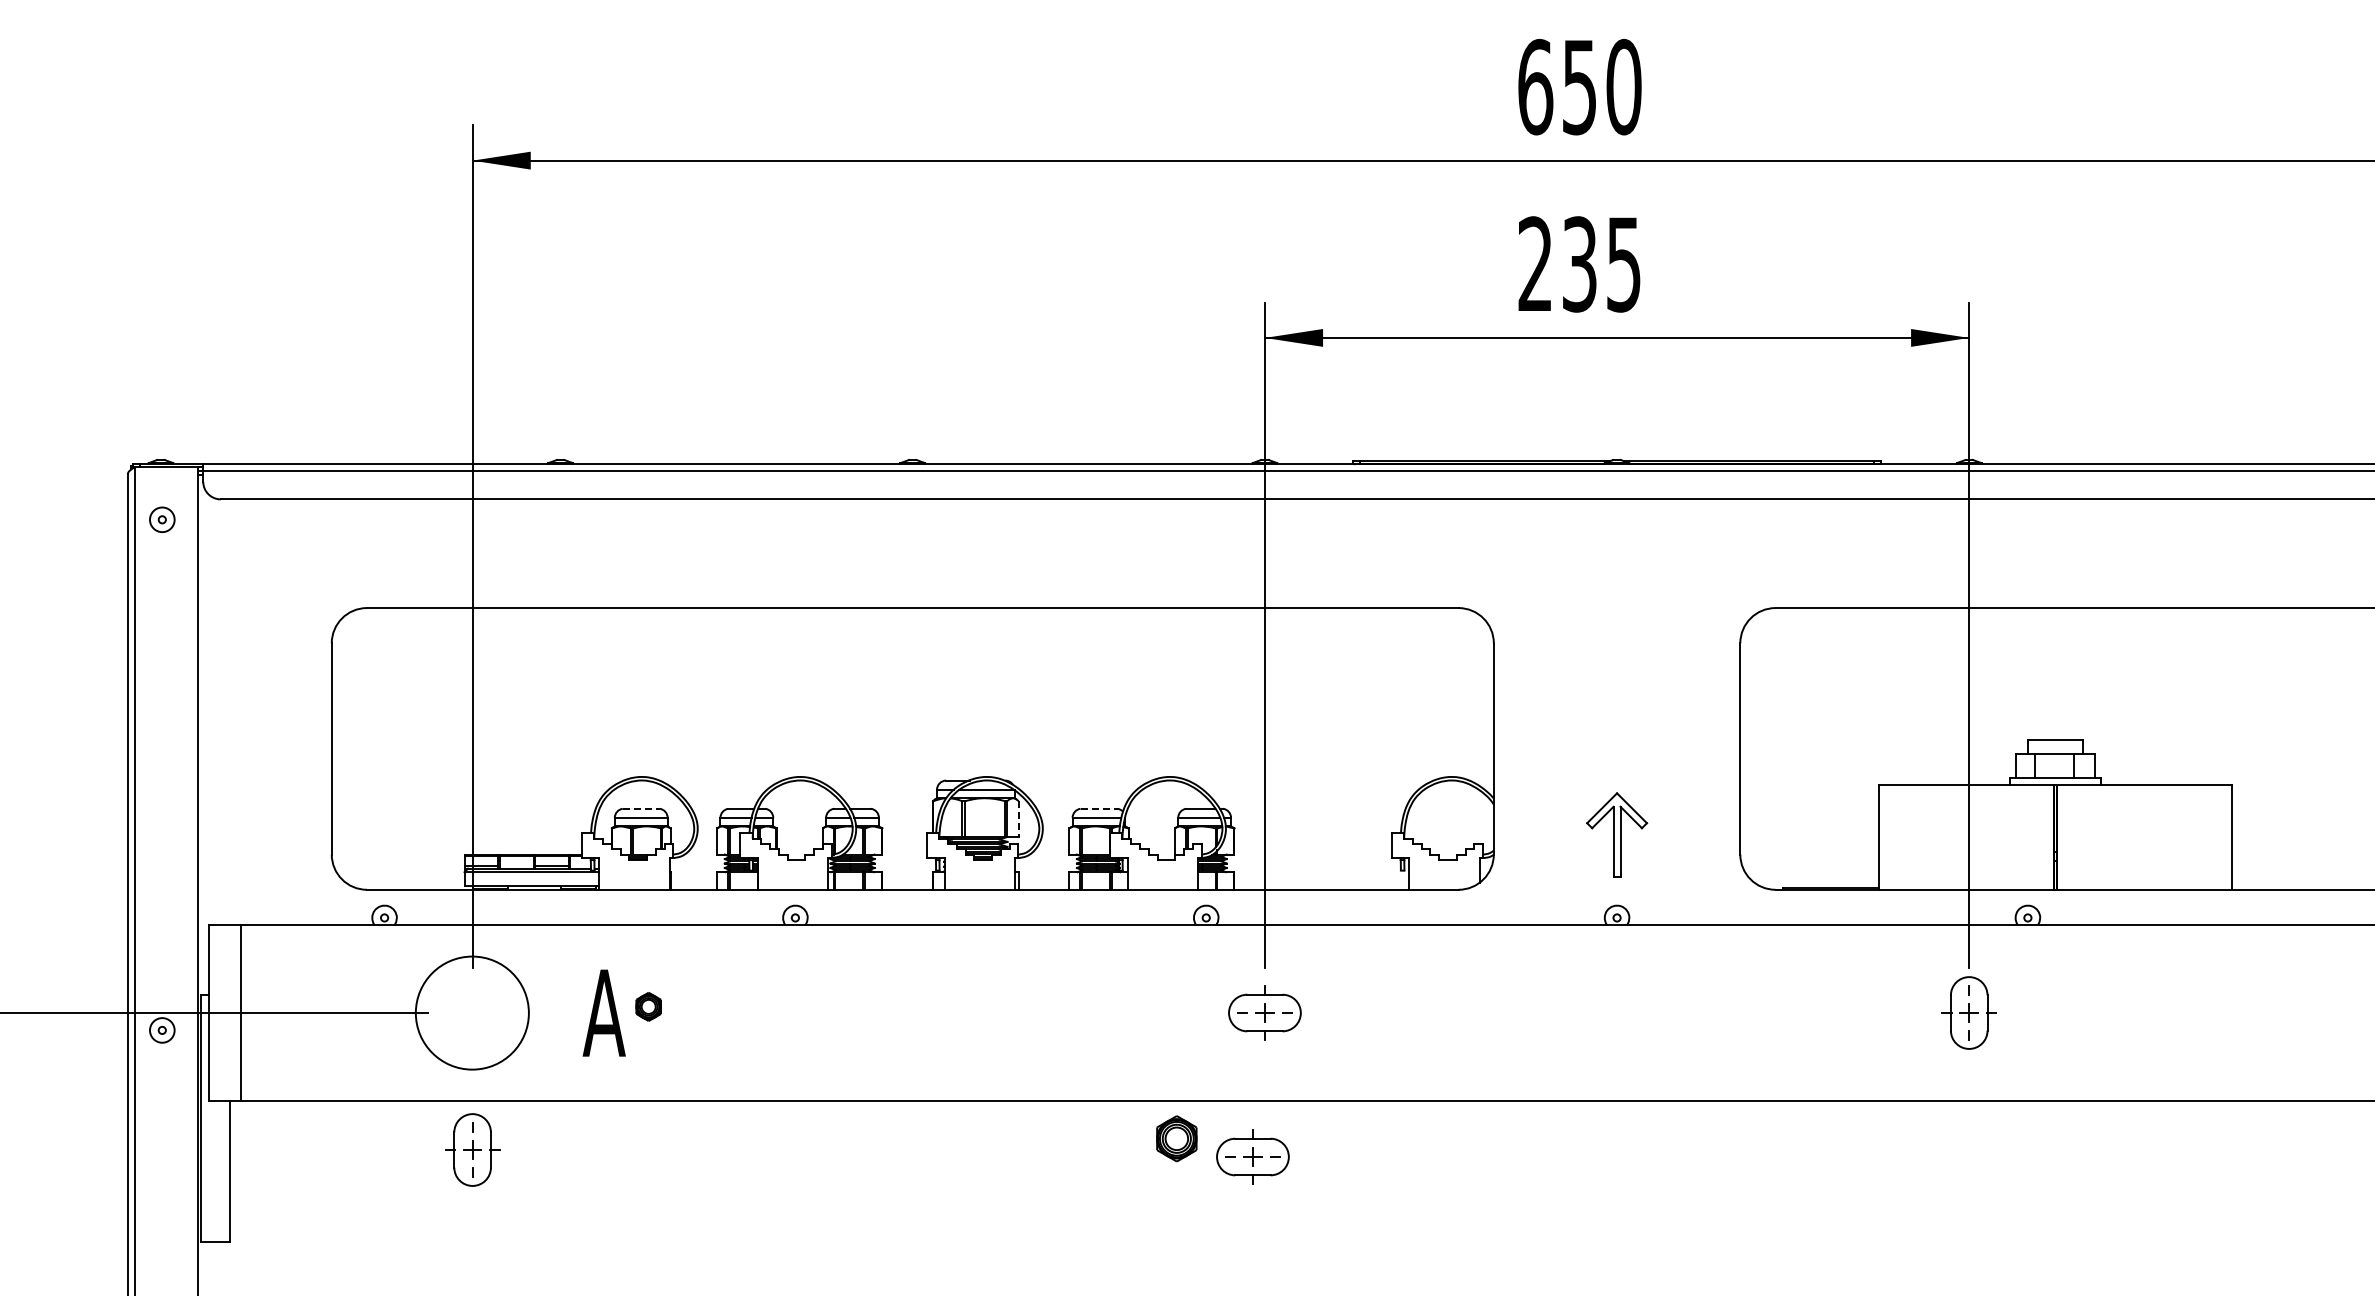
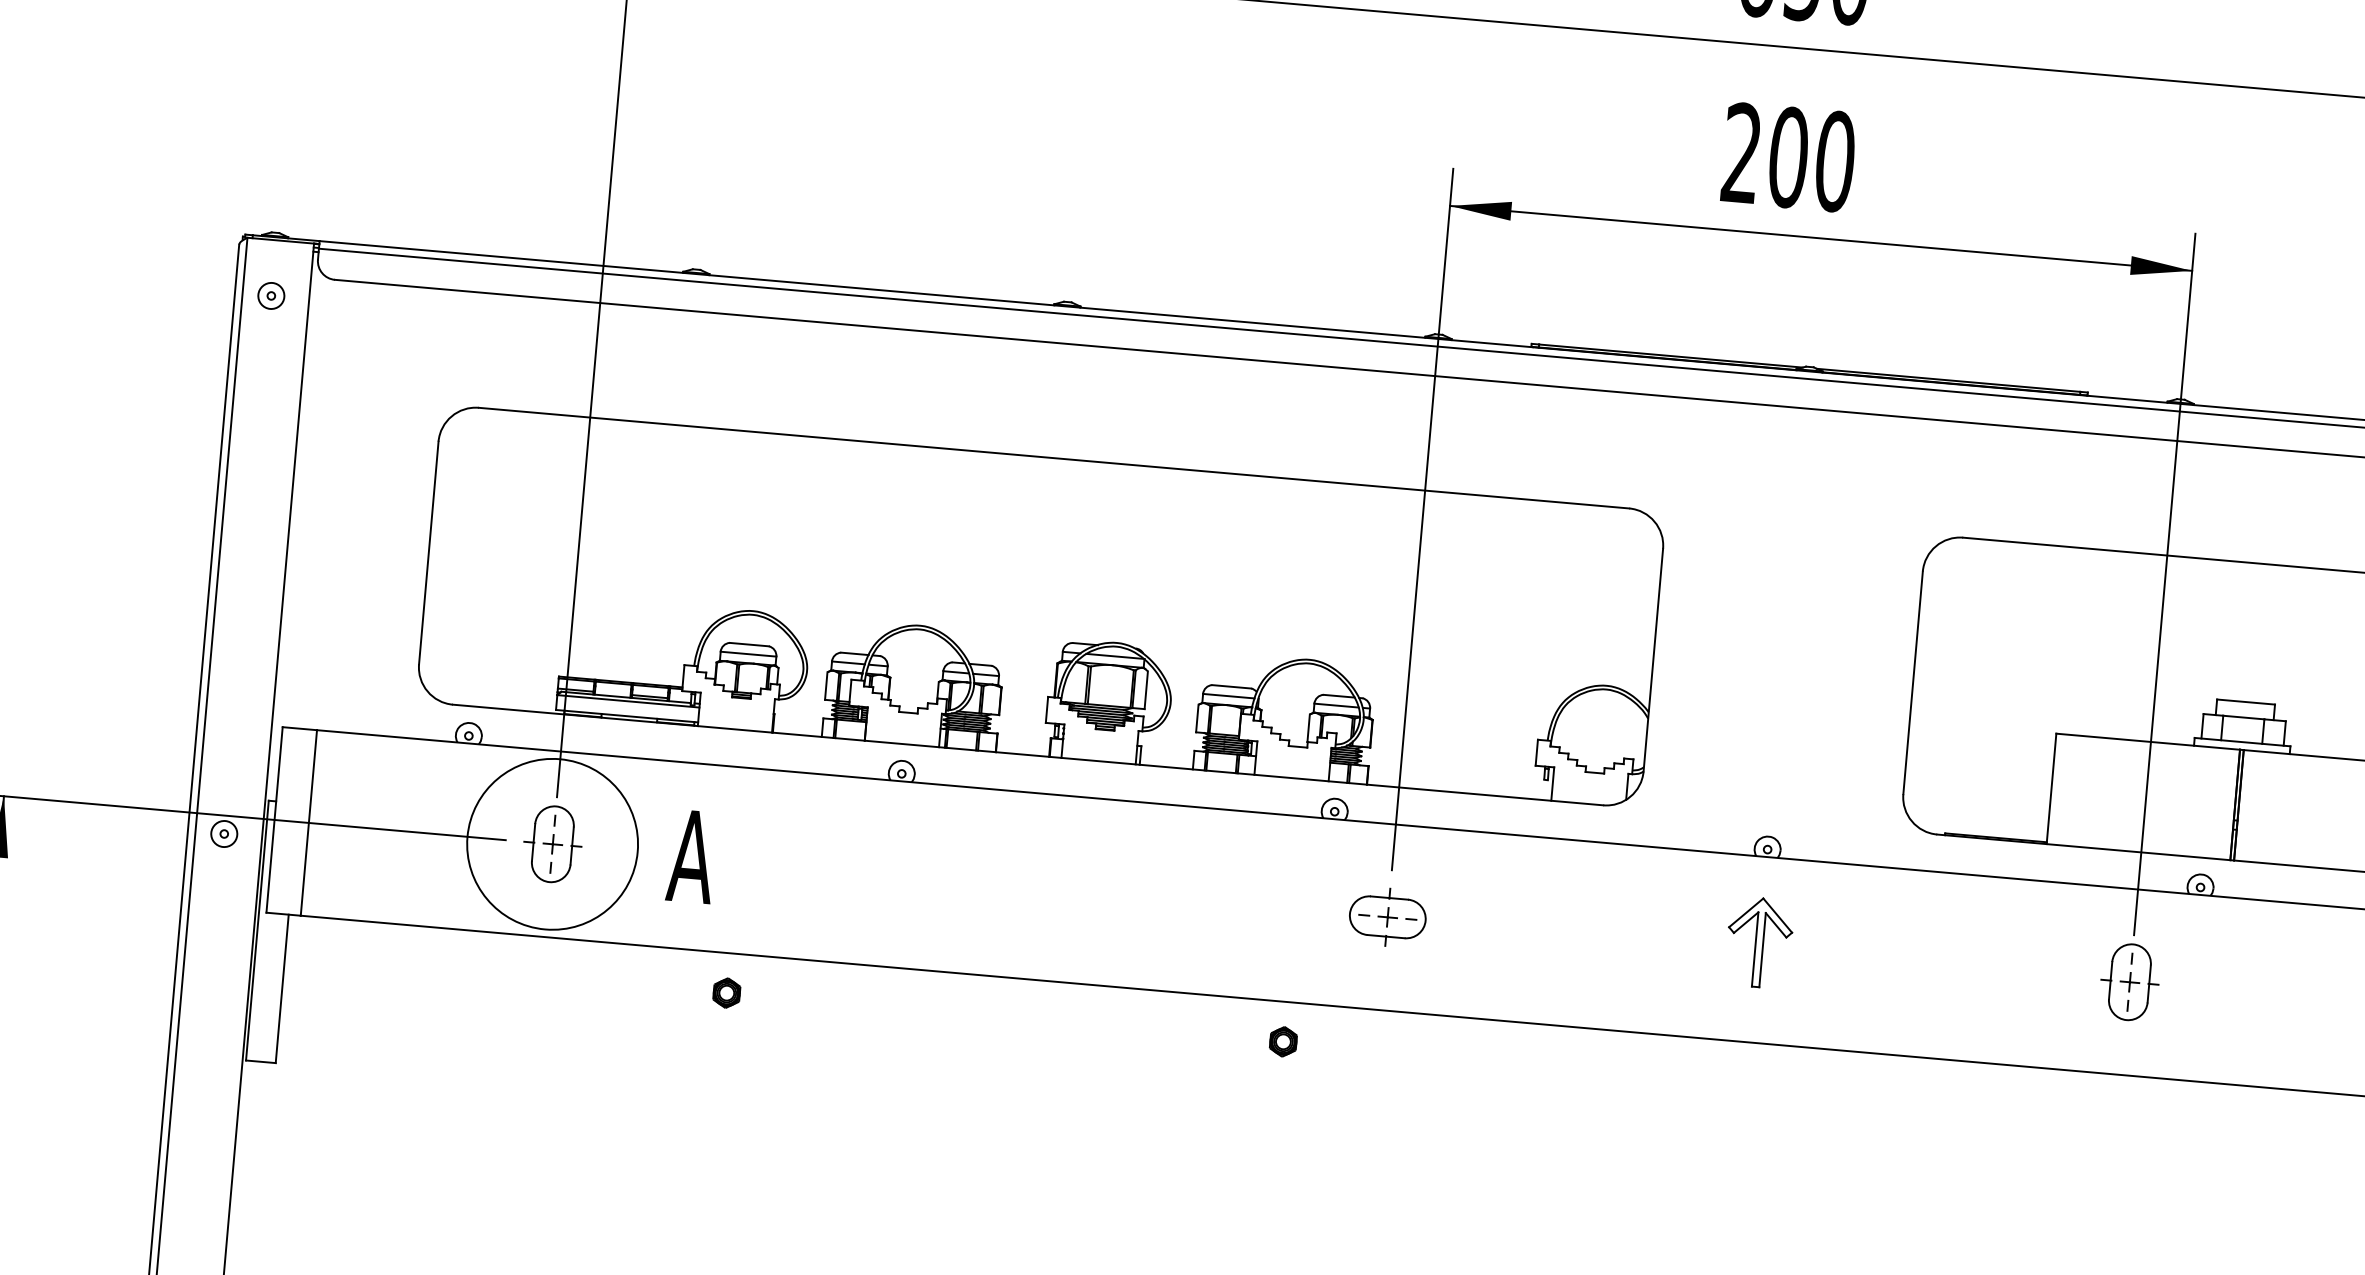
text: (1601, 264) -> (1811, 159), 235 -> 200
line: (641, 808) -> (749, 644), dashed -> solid
line: (1099, 808) -> (1232, 686), dashed -> solid
line: (1018, 819) -> (1145, 690), dashed -> solid
part: (1617, 834) -> (1760, 941), moved
part: (648, 1006) -> (726, 992), moved
circle: (472, 1012) -> (552, 843), size x1.43
part: (1176, 1138) -> (1283, 1041), size x0.62
part: (472, 1149) -> (552, 843), moved
part: (1252, 1156) -> (1361, 1067), removed

